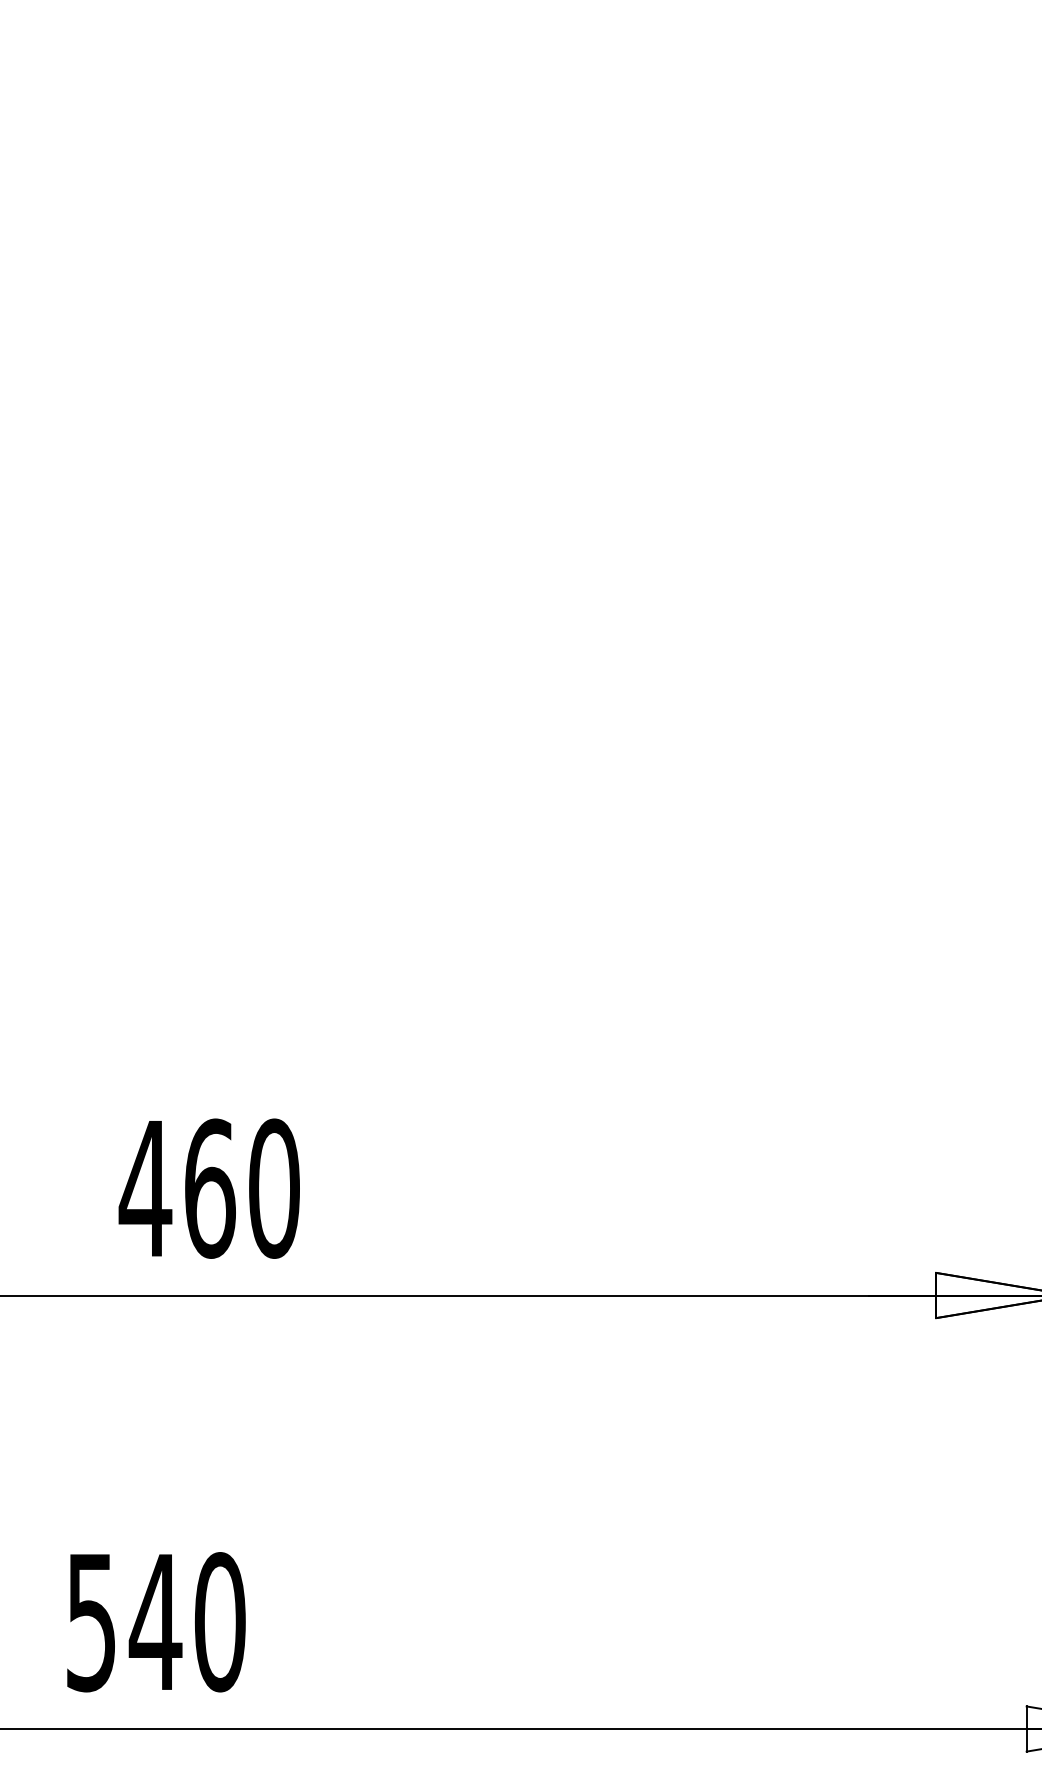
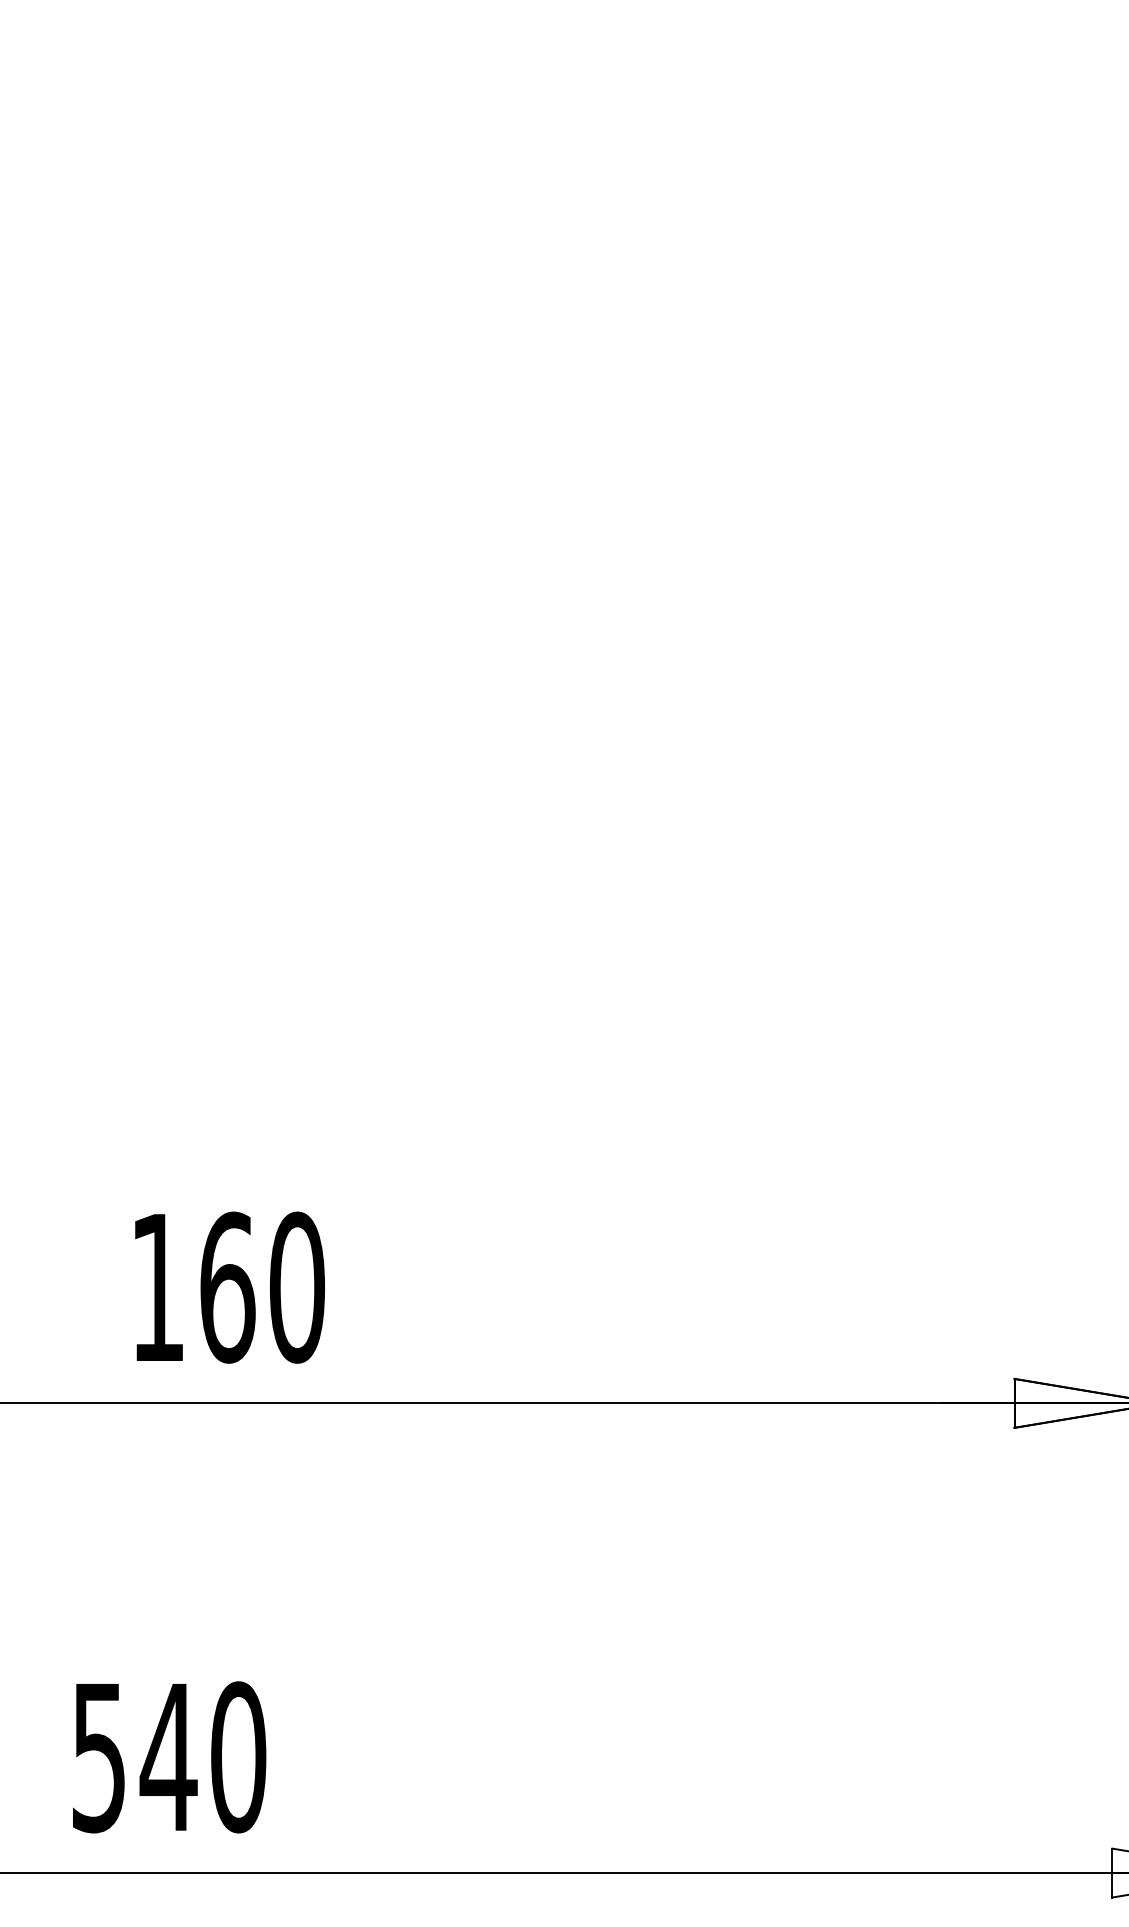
text: (145, 1188) -> (157, 1287), 460 -> 160

